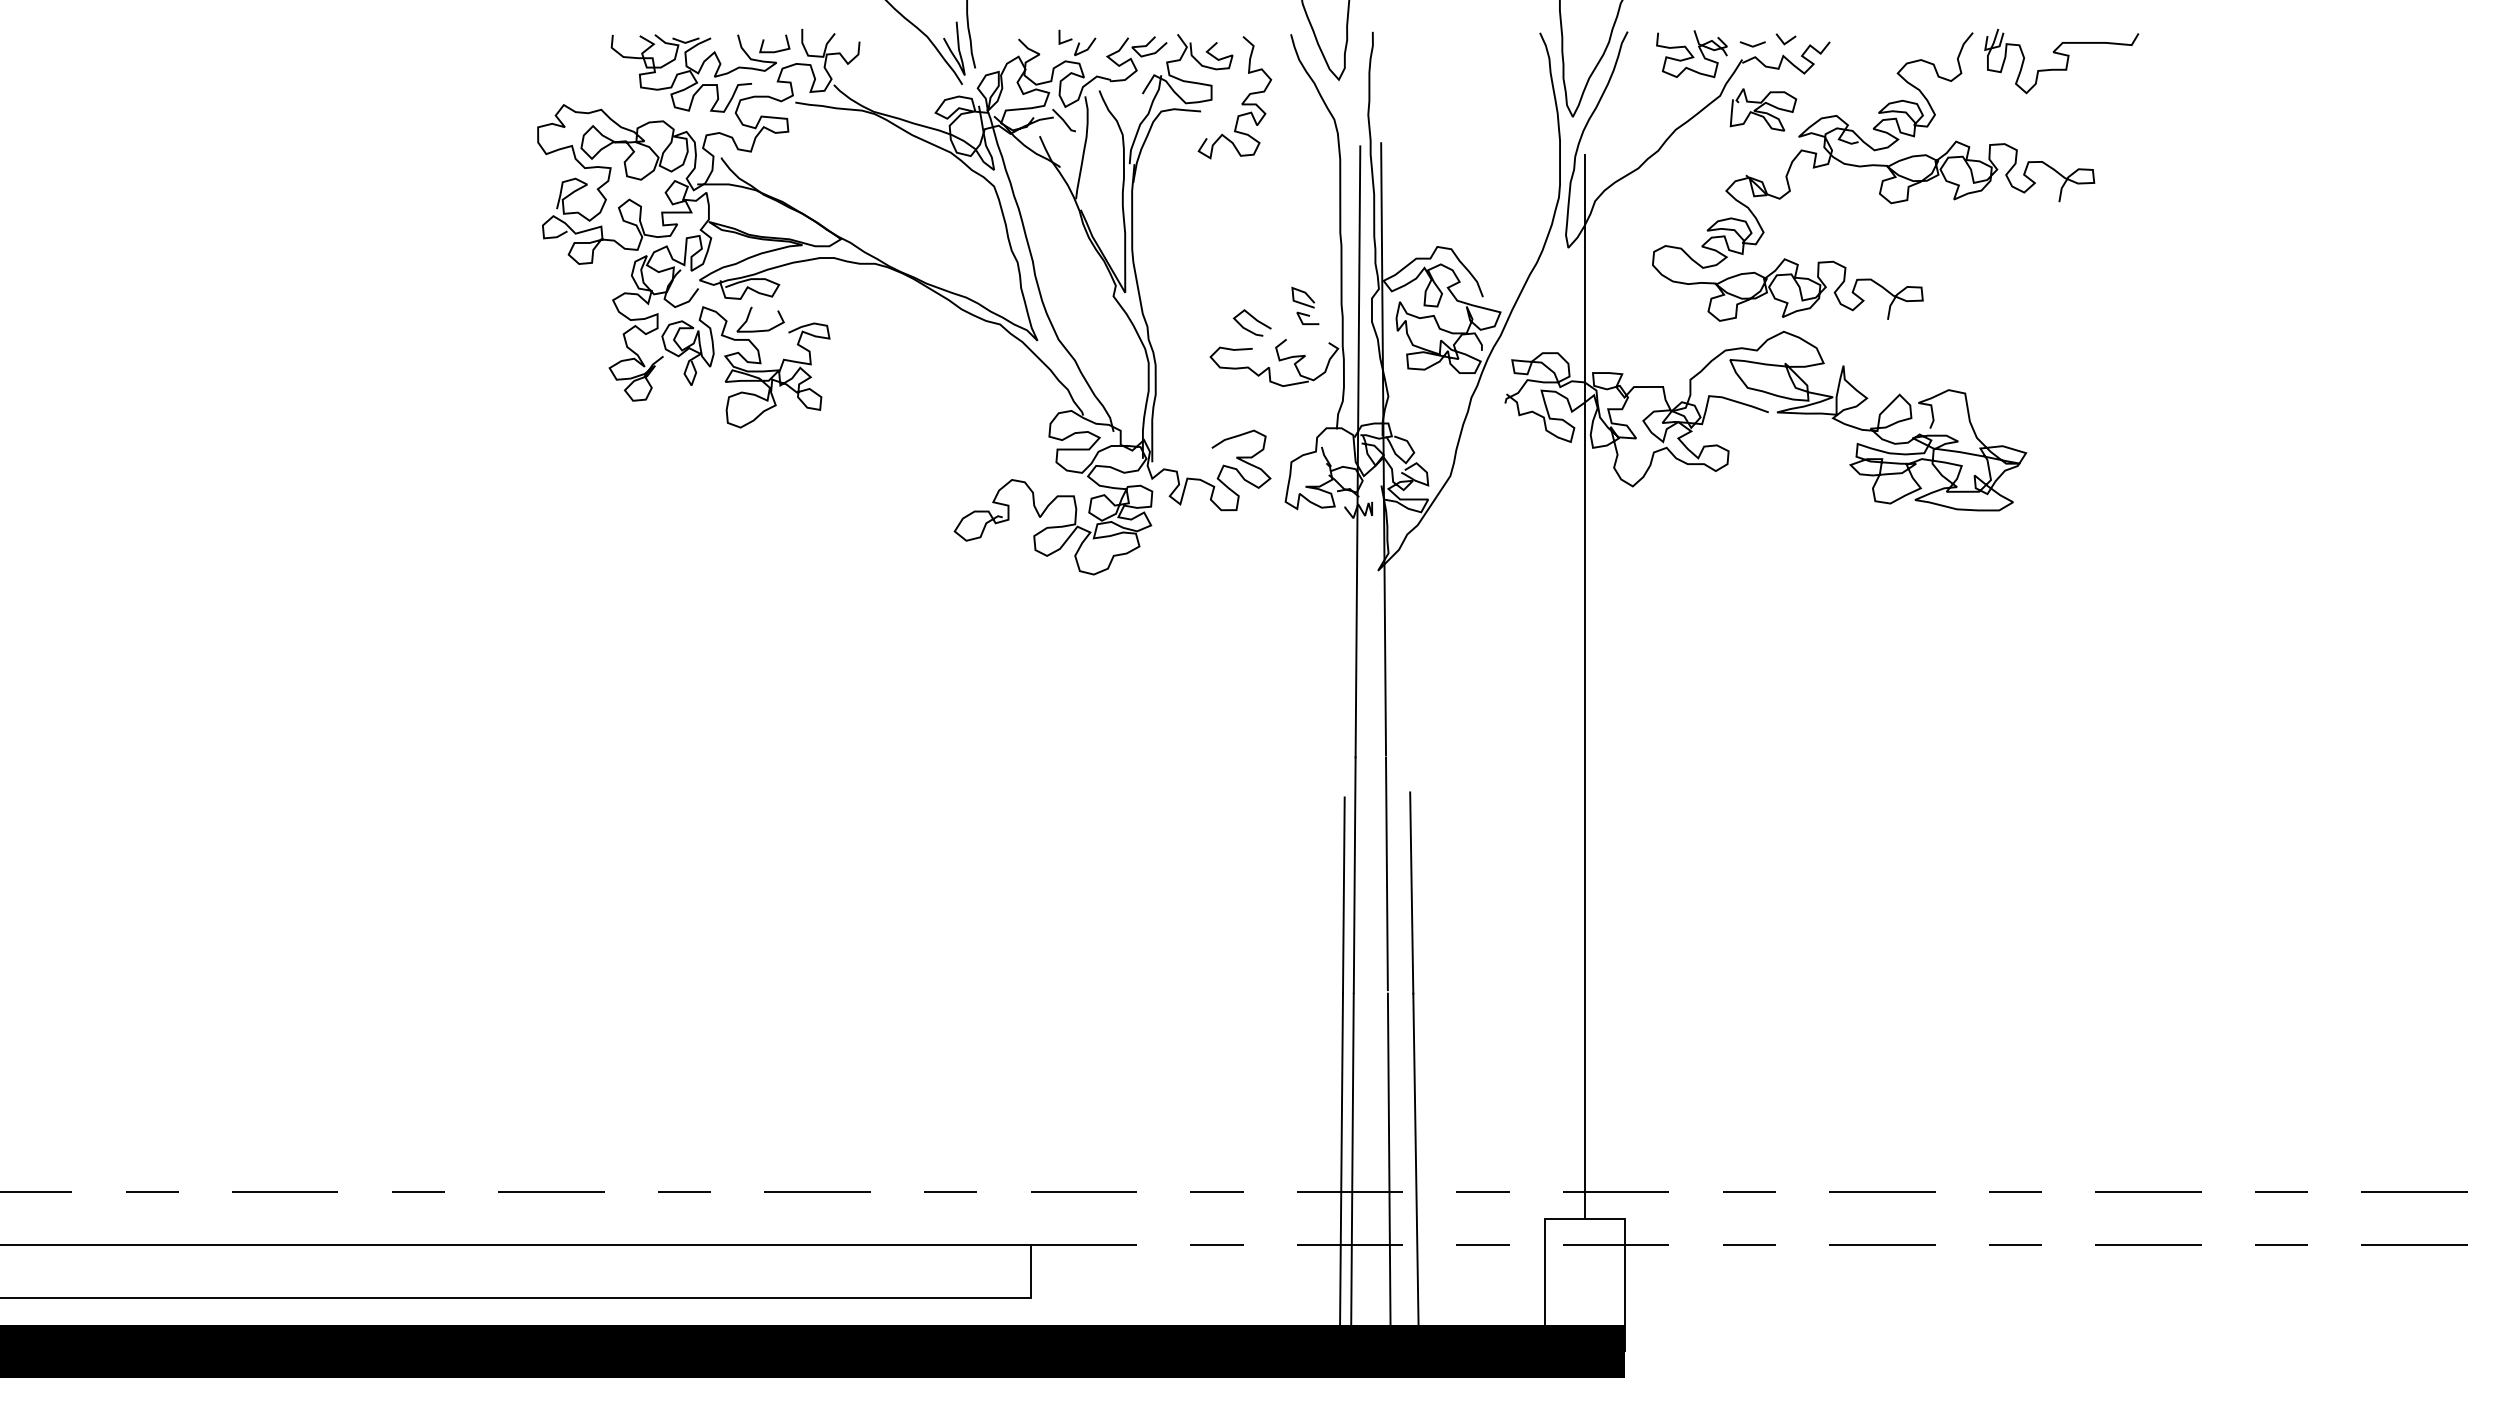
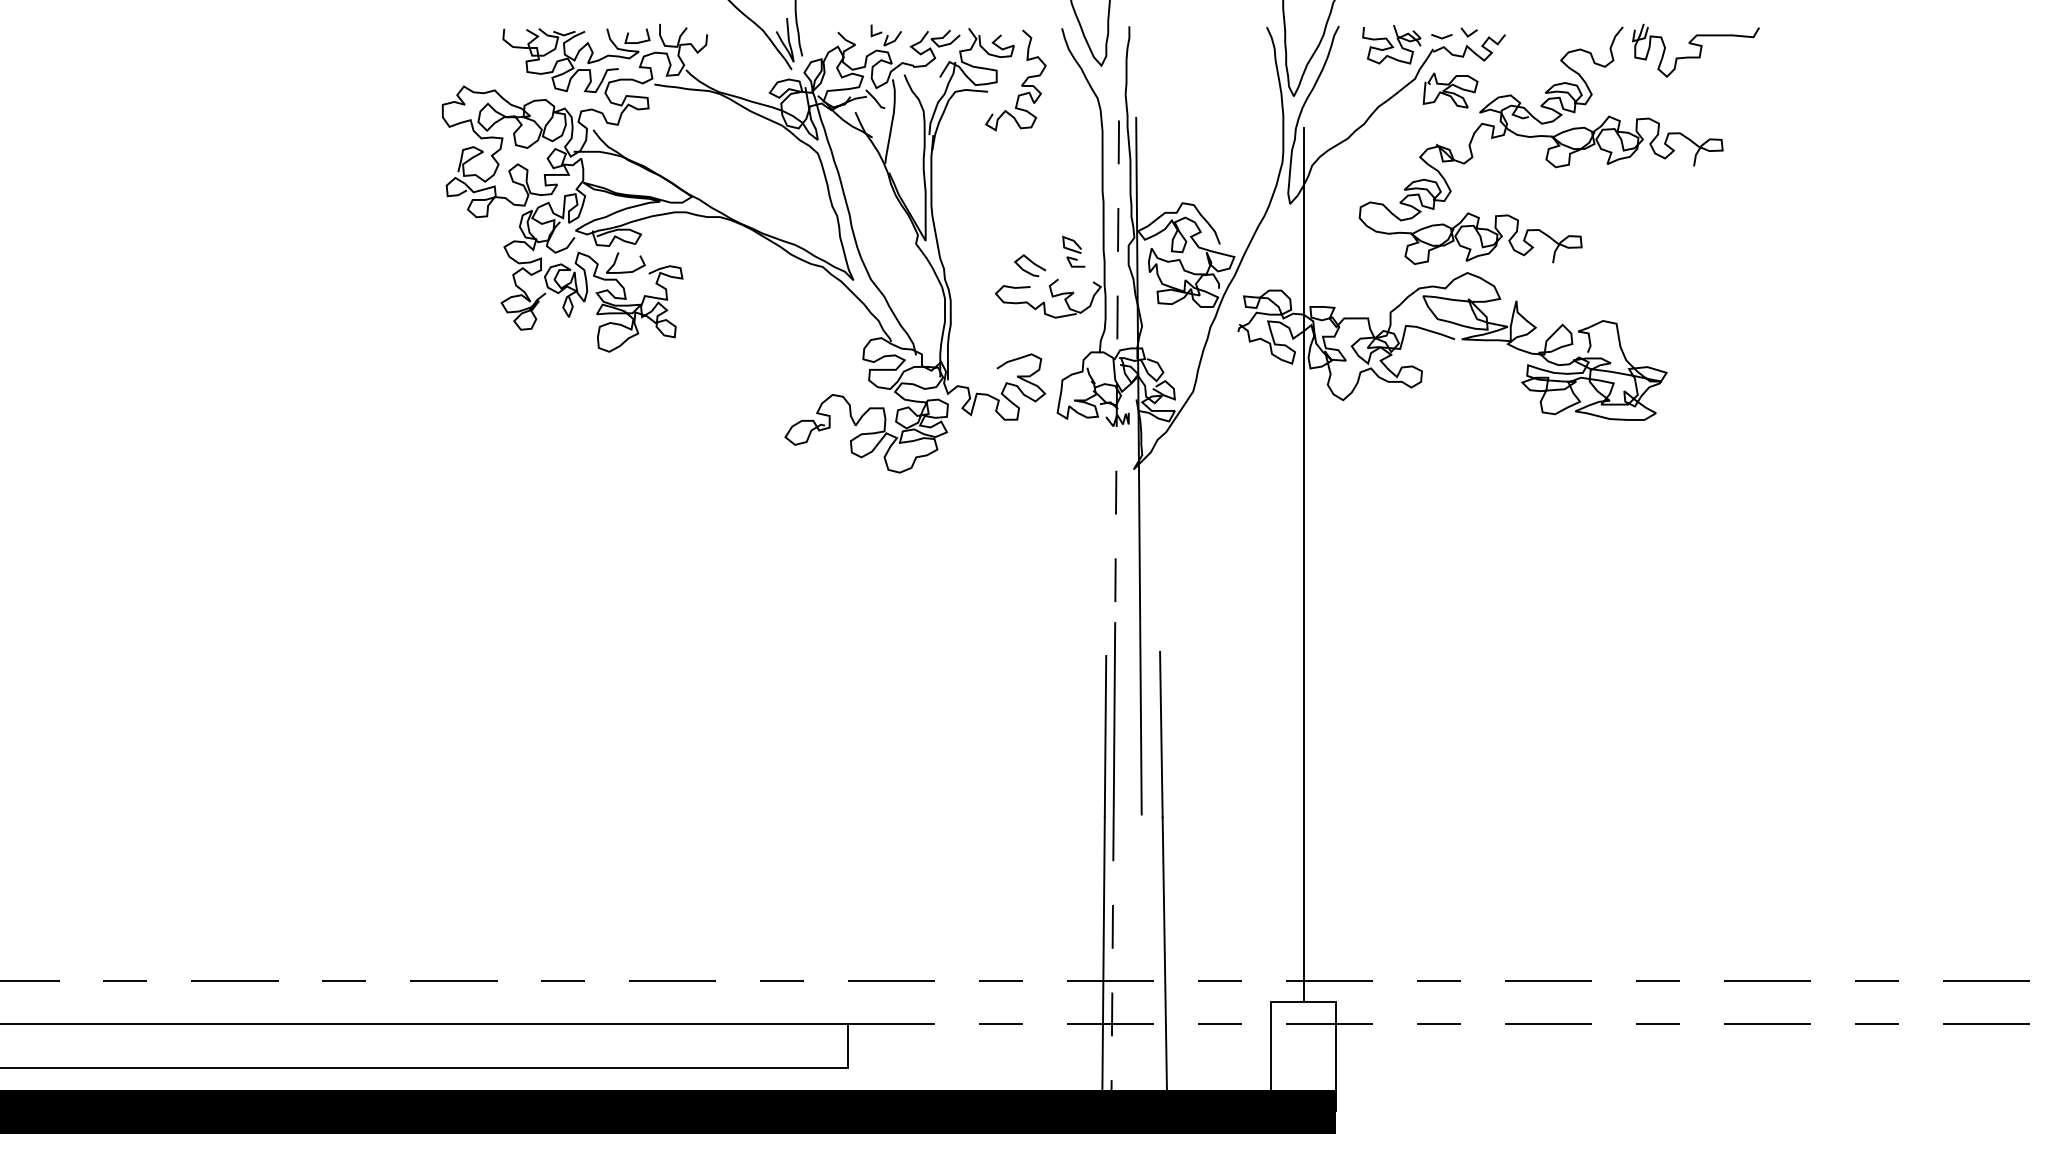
line: (1357, 451) -> (1116, 371), solid -> dashed
line: (1388, 1166) -> (1142, 959), removed
line: (1352, 1168) -> (1112, 961), solid -> dashed

